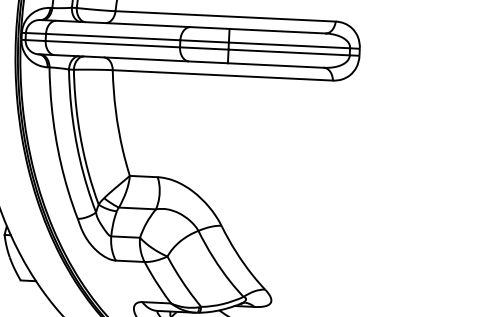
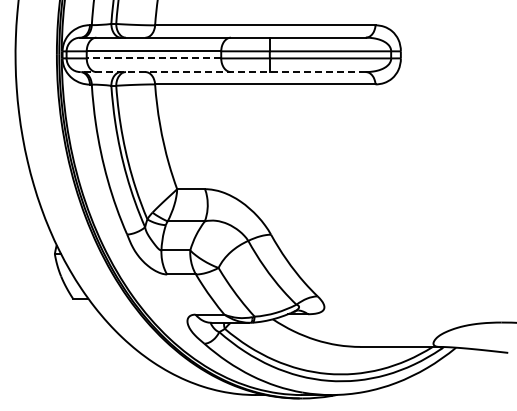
line: (112, 44) -> (153, 58), solid -> dashed
line: (181, 61) -> (223, 72), solid -> dashed

